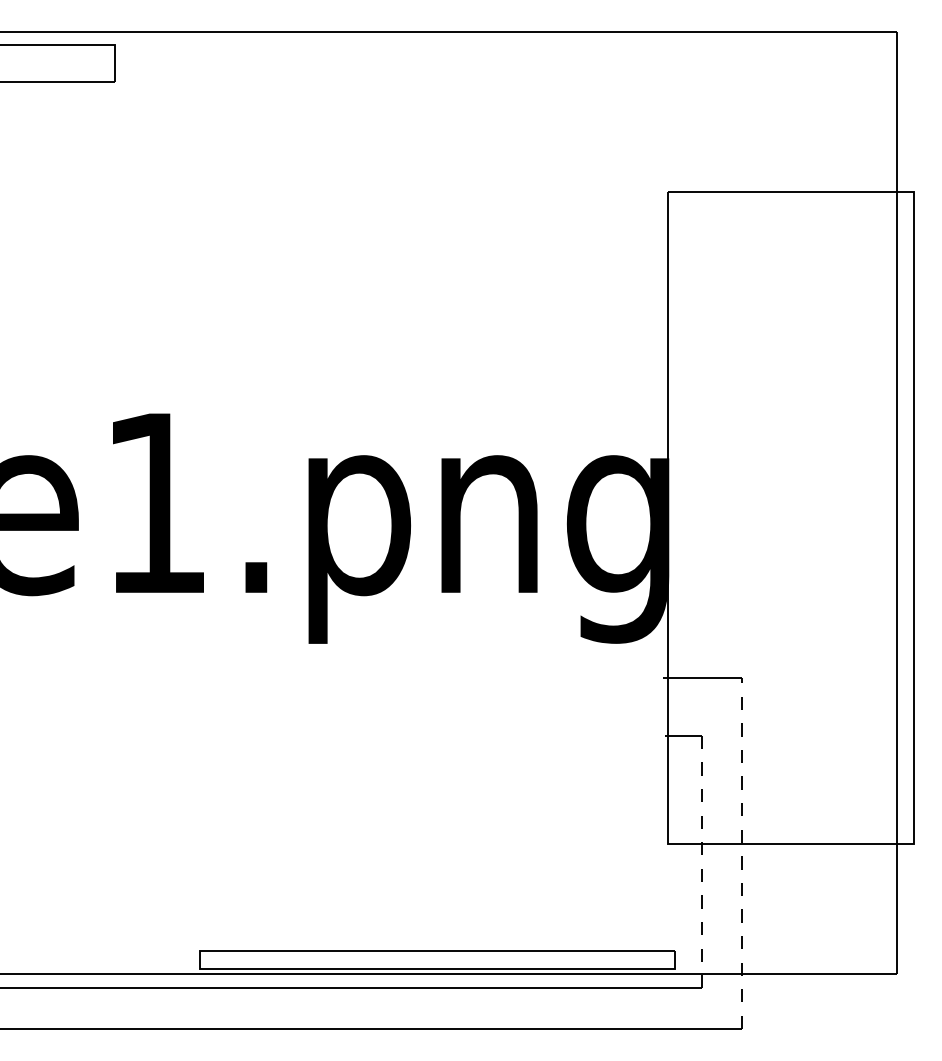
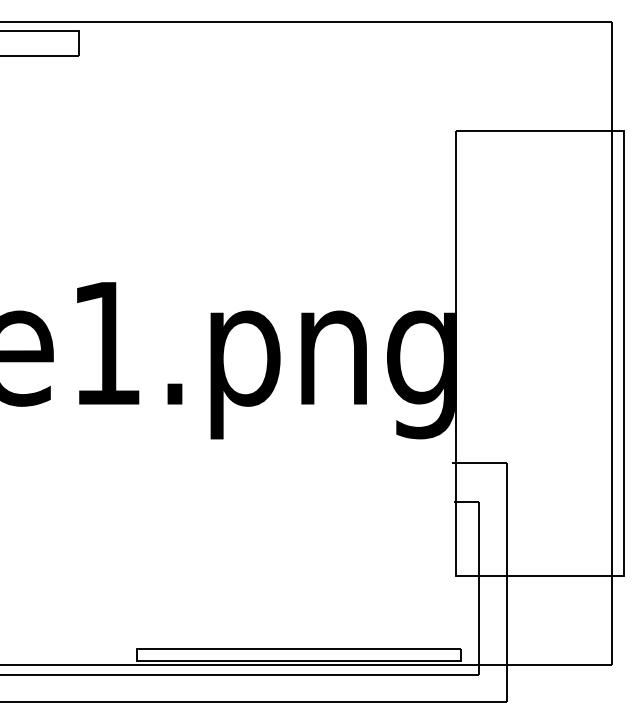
line: (742, 853) -> (506, 582), dashed -> solid
line: (701, 860) -> (478, 587), dashed -> solid

